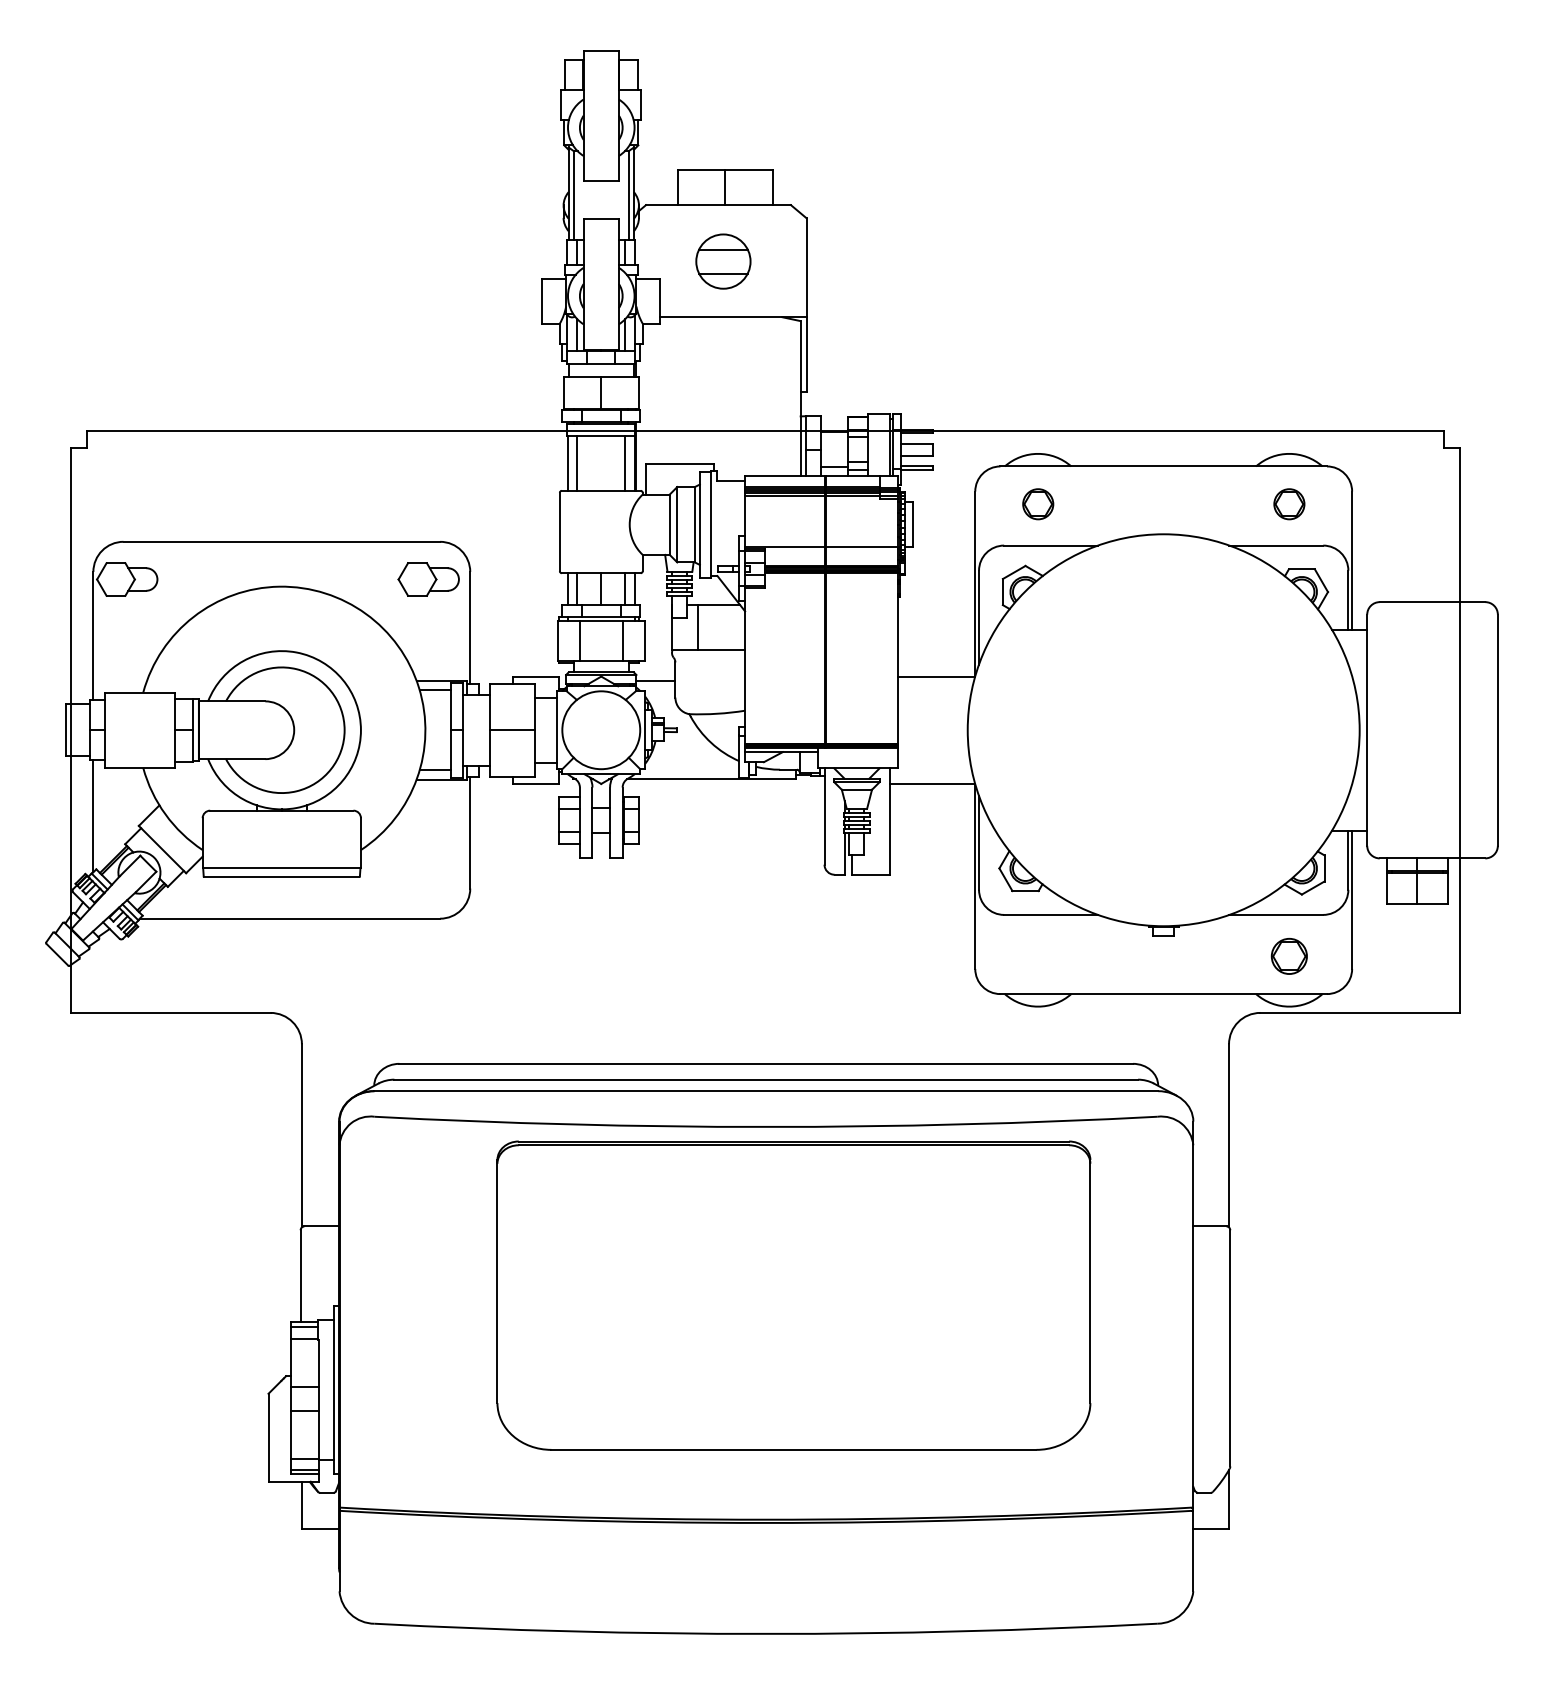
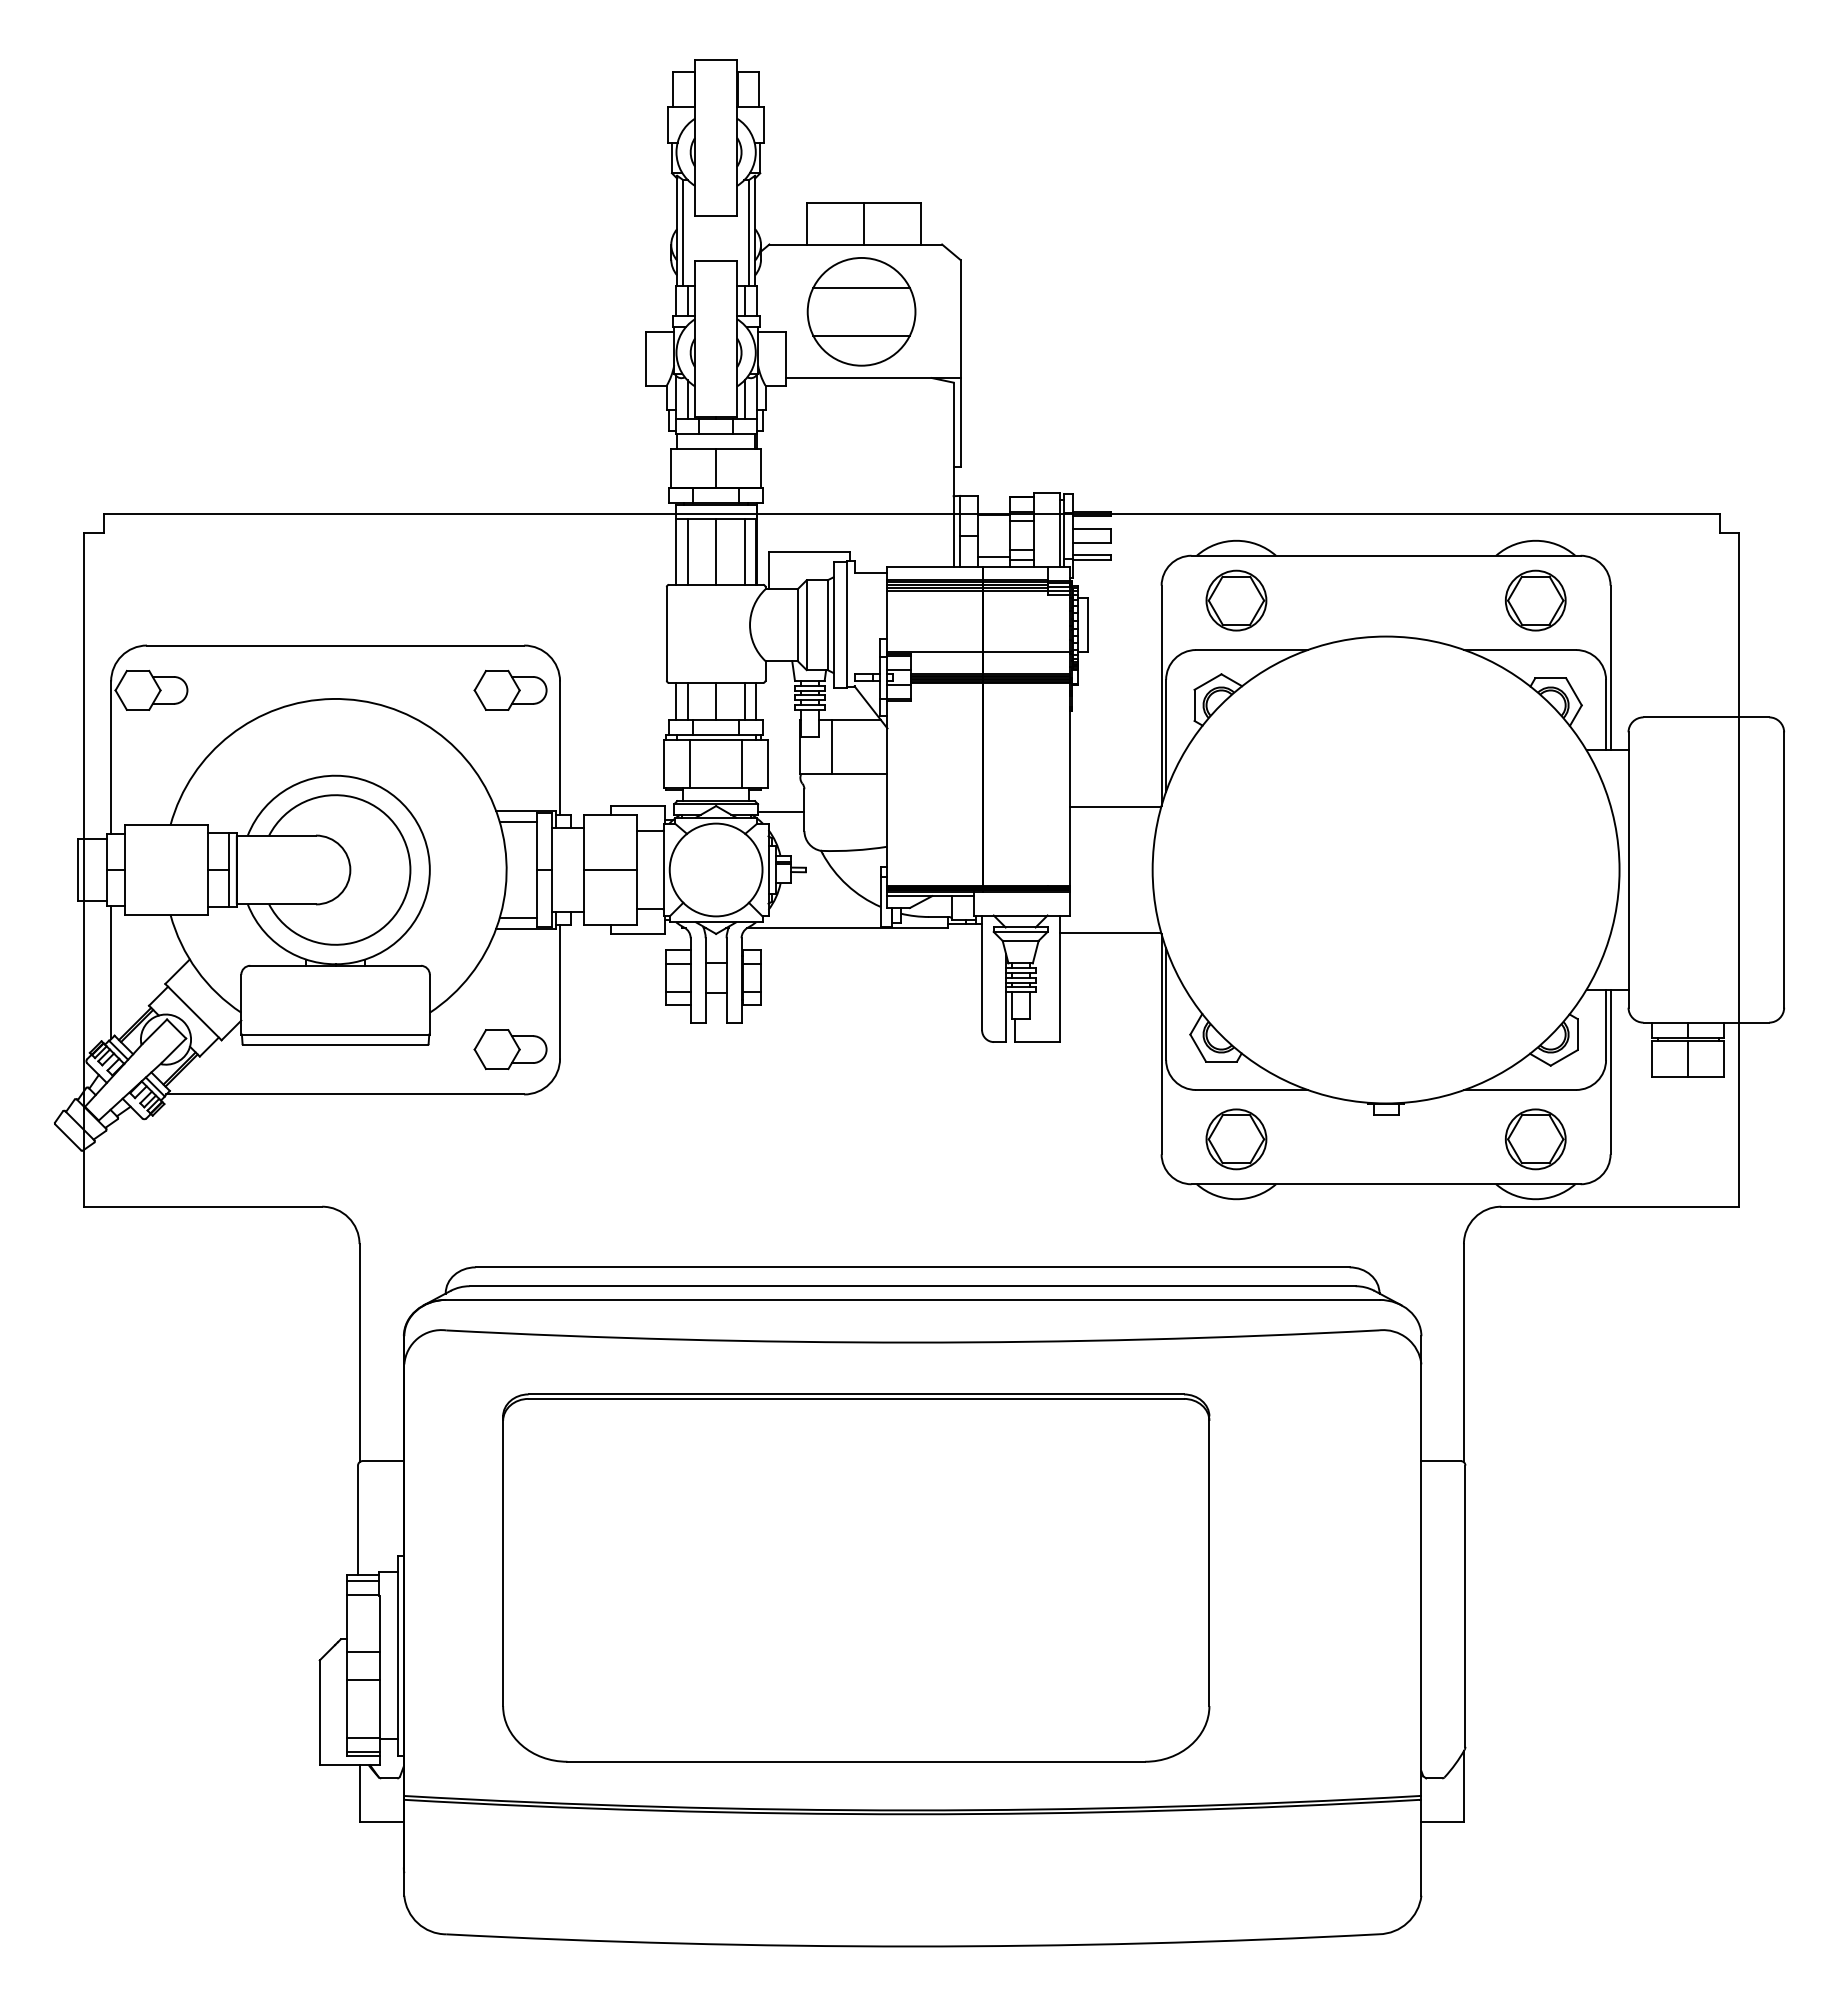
part: (723, 261) -> (861, 311), size x1.67
line: (601, 462) -> (716, 551), added
part: (1038, 504) -> (1236, 601), size x1.67
part: (1289, 504) -> (1535, 601), size x1.67
part: (428, 880) -> (510, 1048), added
part: (1038, 956) -> (1236, 1139), added
part: (1289, 956) -> (1535, 1139), size x1.43
part: (793, 1295) -> (855, 1577), moved

